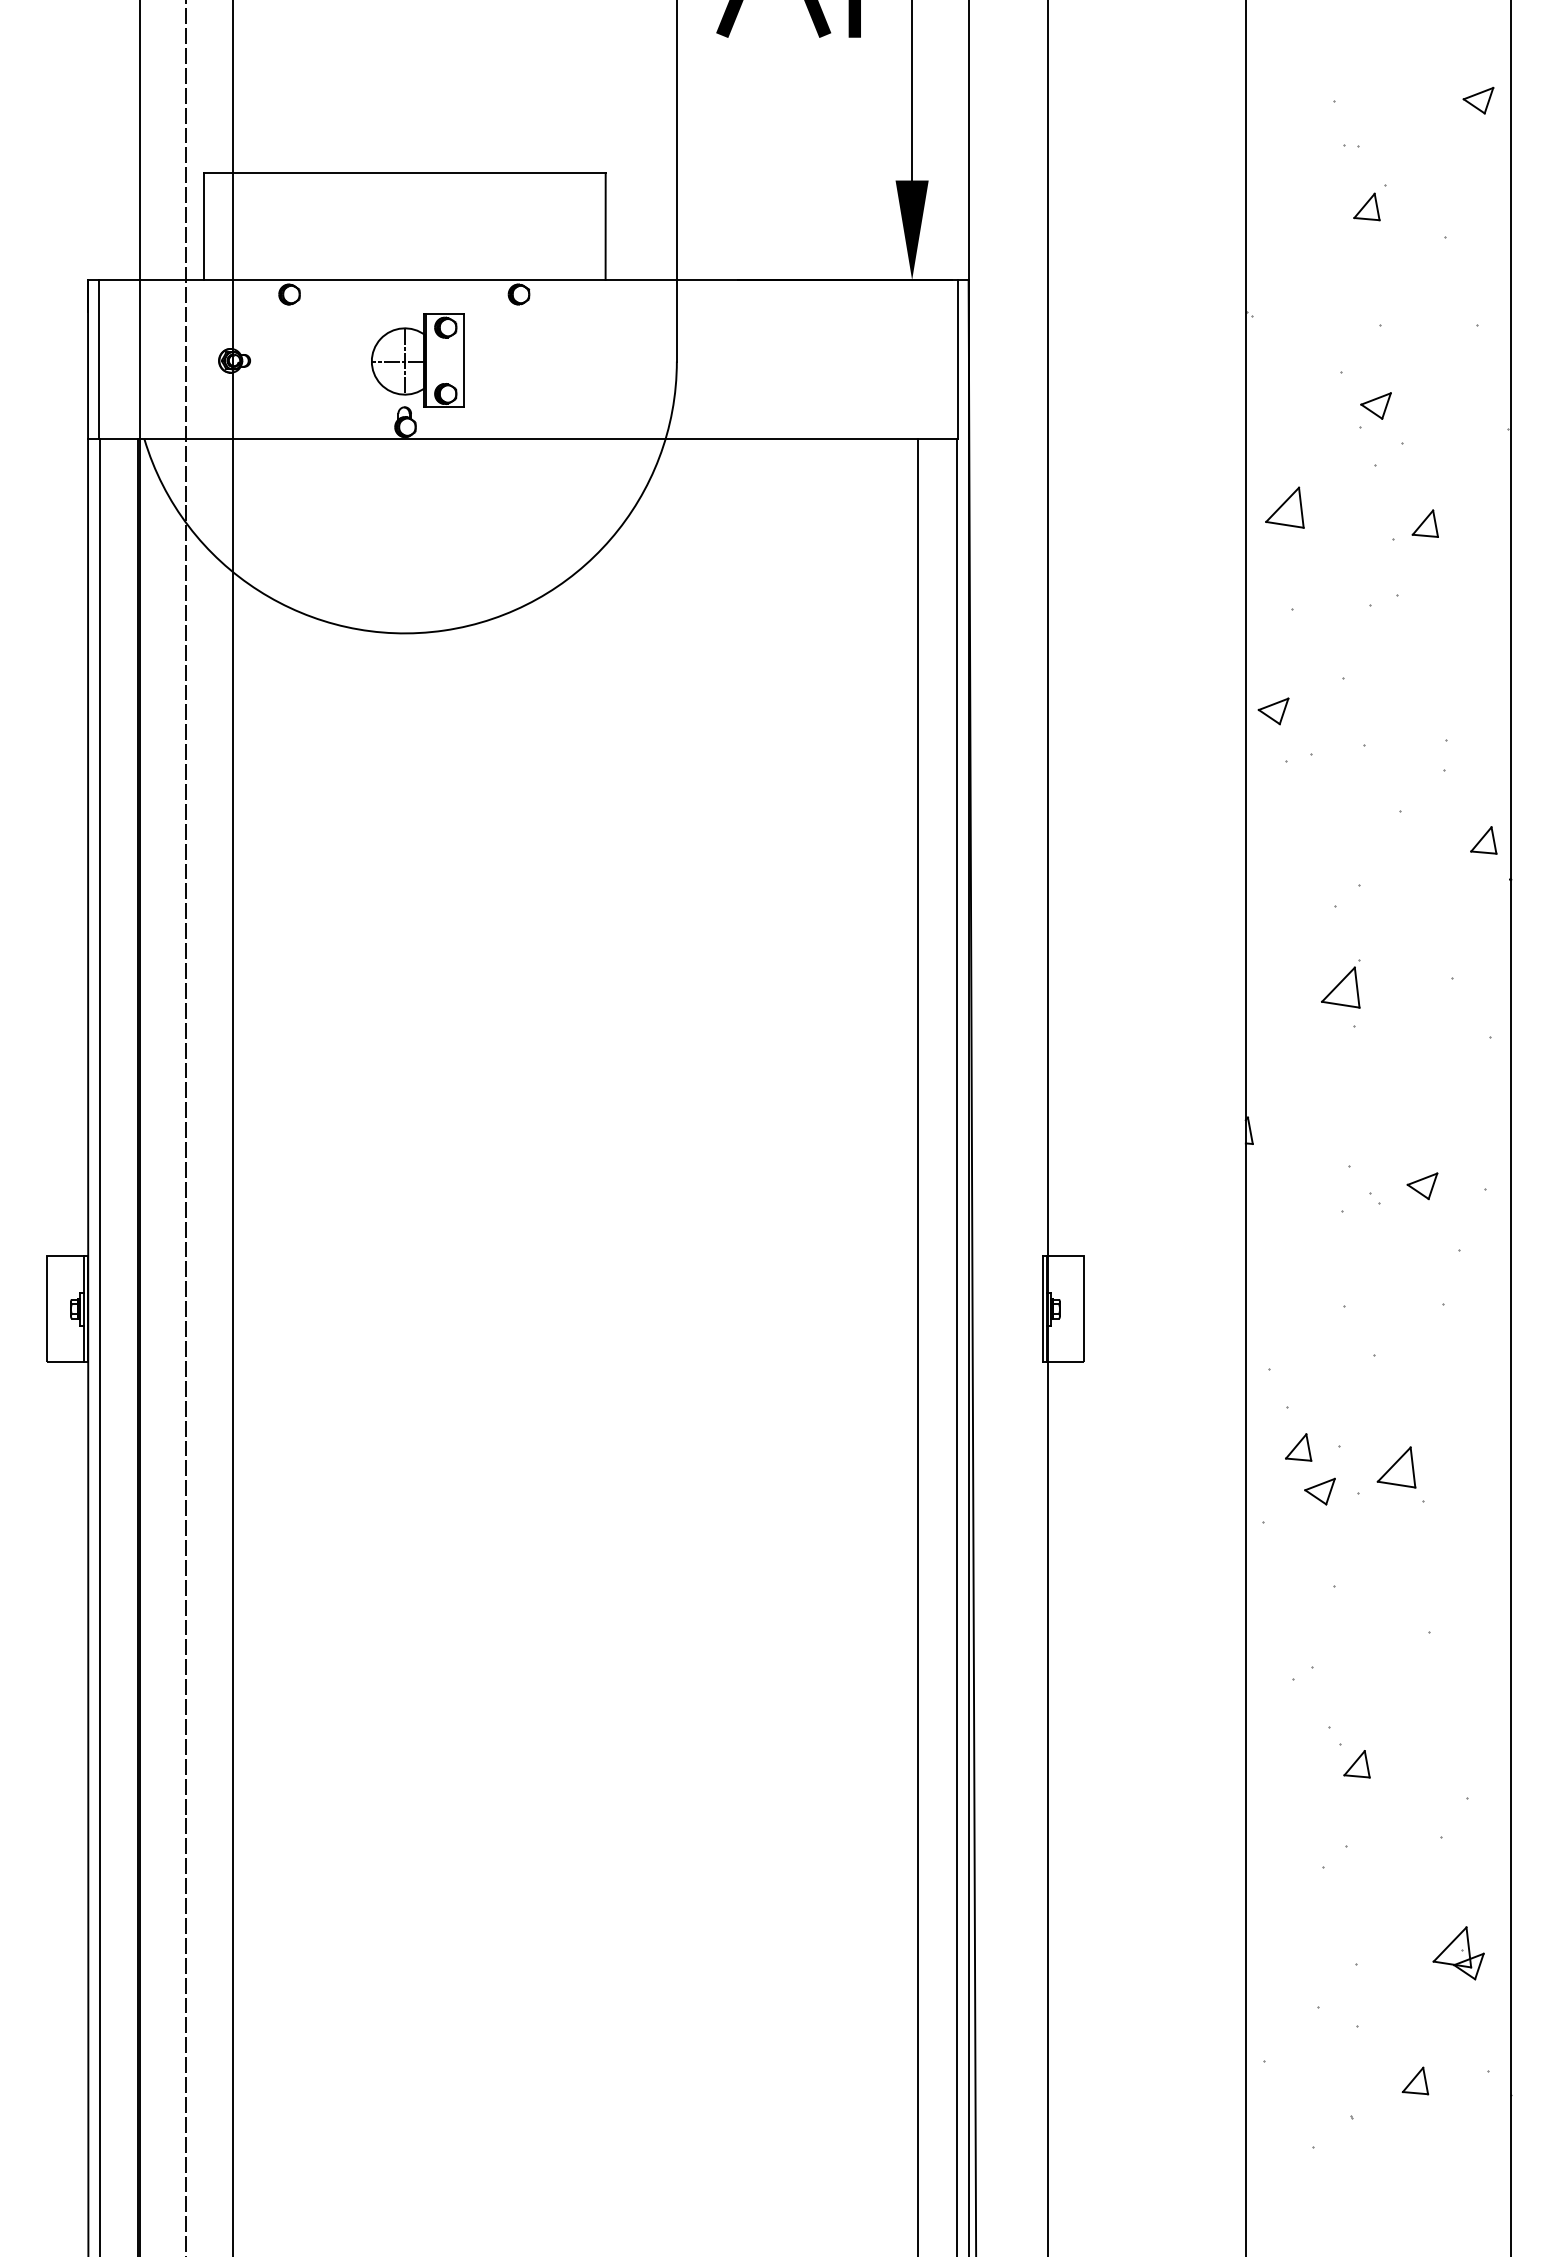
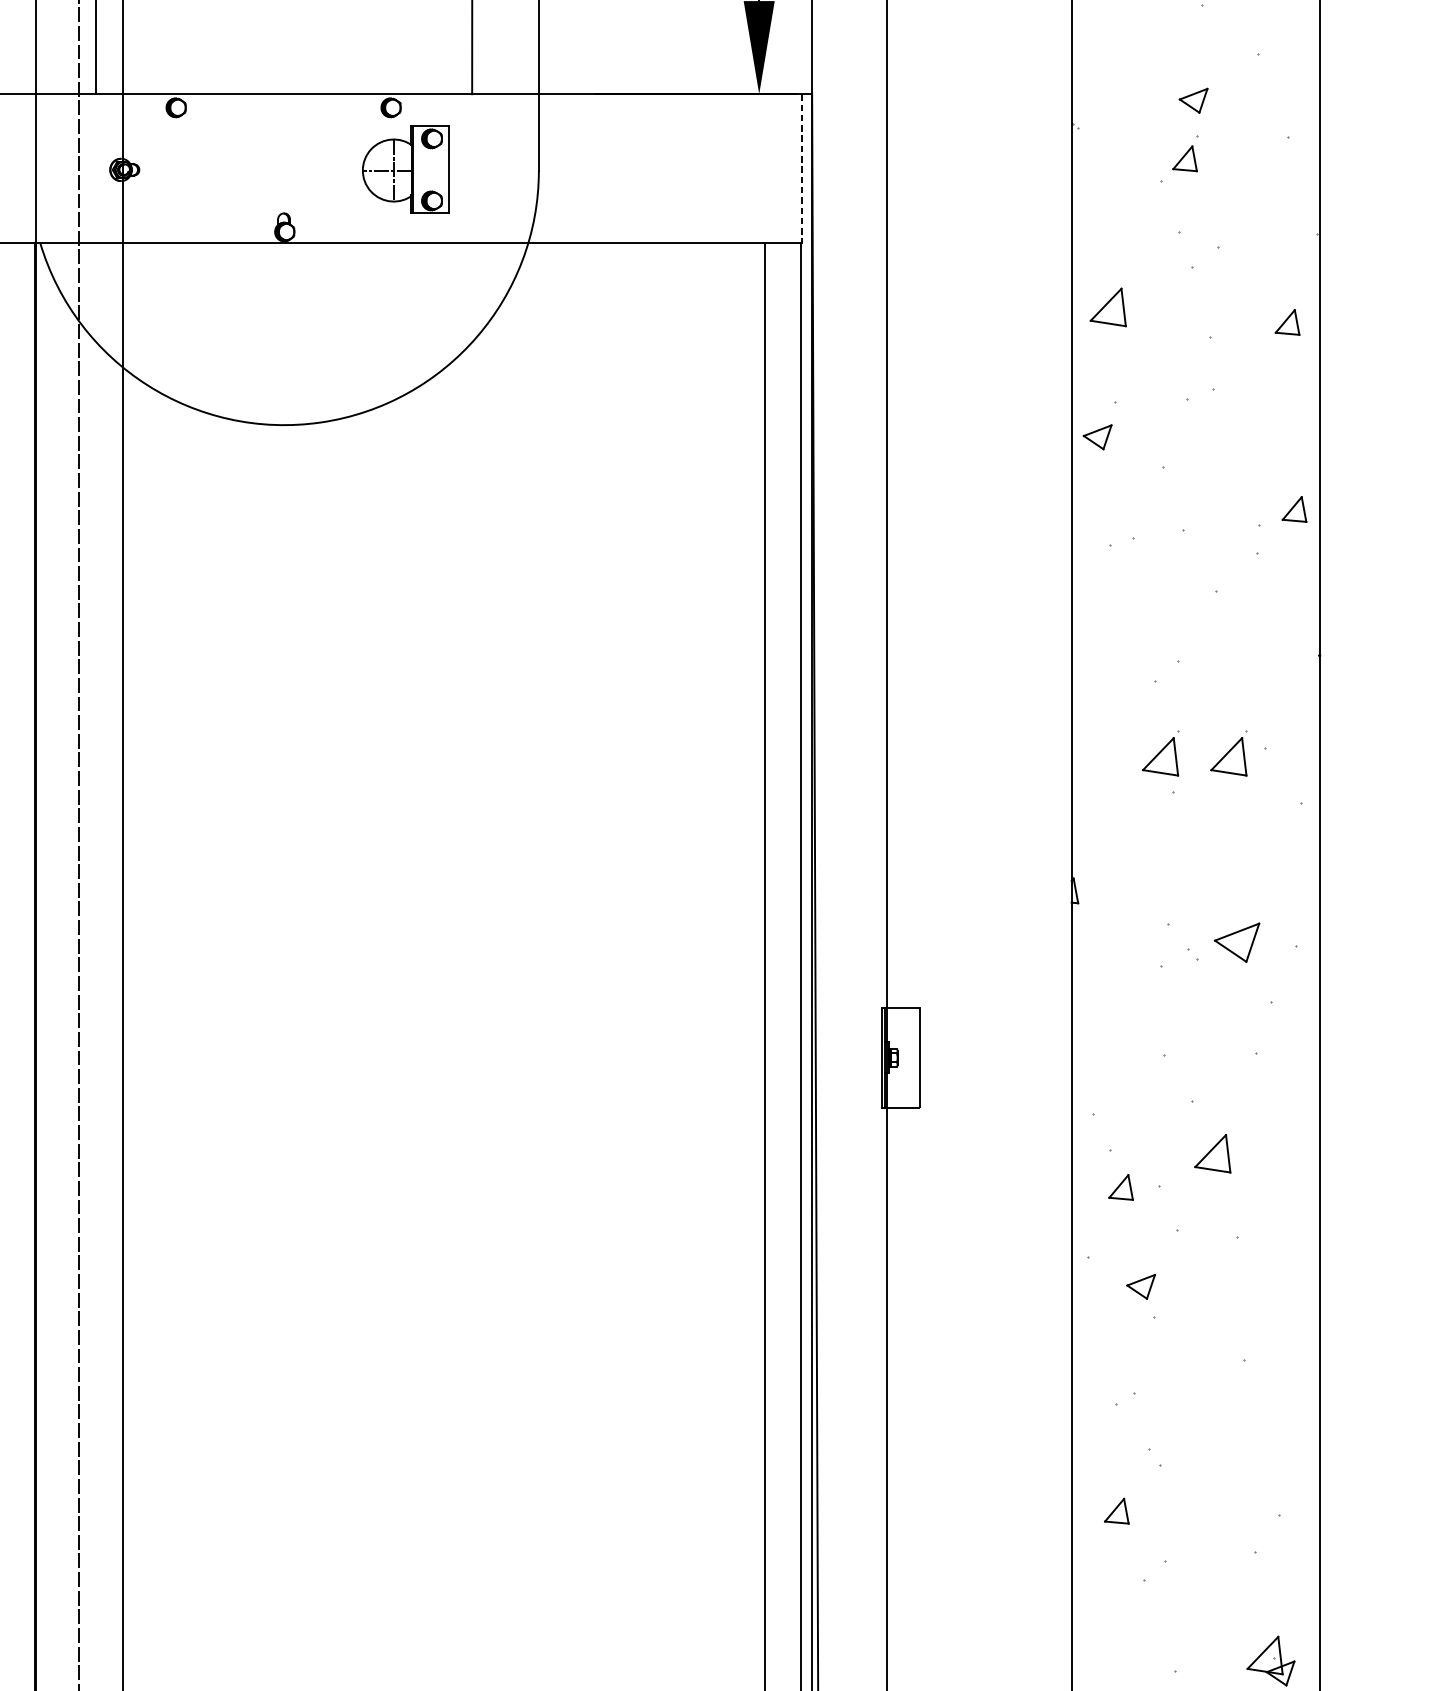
part: (1366, 206) -> (1184, 158), moved
line: (957, 359) -> (801, 168), solid -> dashed
part: (417, 360) -> (405, 169), moved
part: (1375, 405) -> (1193, 100), moved
part: (1424, 523) -> (1286, 322), moved
part: (1273, 711) -> (1097, 437), moved
part: (1483, 840) -> (1294, 509), moved
part: (1413, 983) -> (1228, 752), added
part: (1422, 1186) -> (1237, 943), size x1.6
part: (1396, 1467) -> (1212, 1153), moved
part: (1319, 1491) -> (1140, 1286), moved
part: (1356, 1764) -> (1116, 1511), moved

